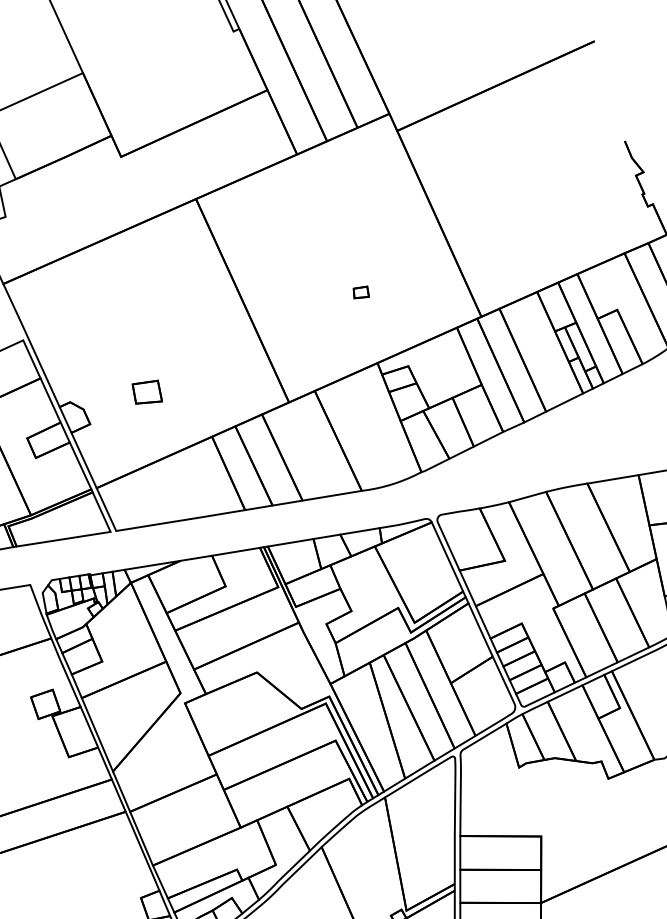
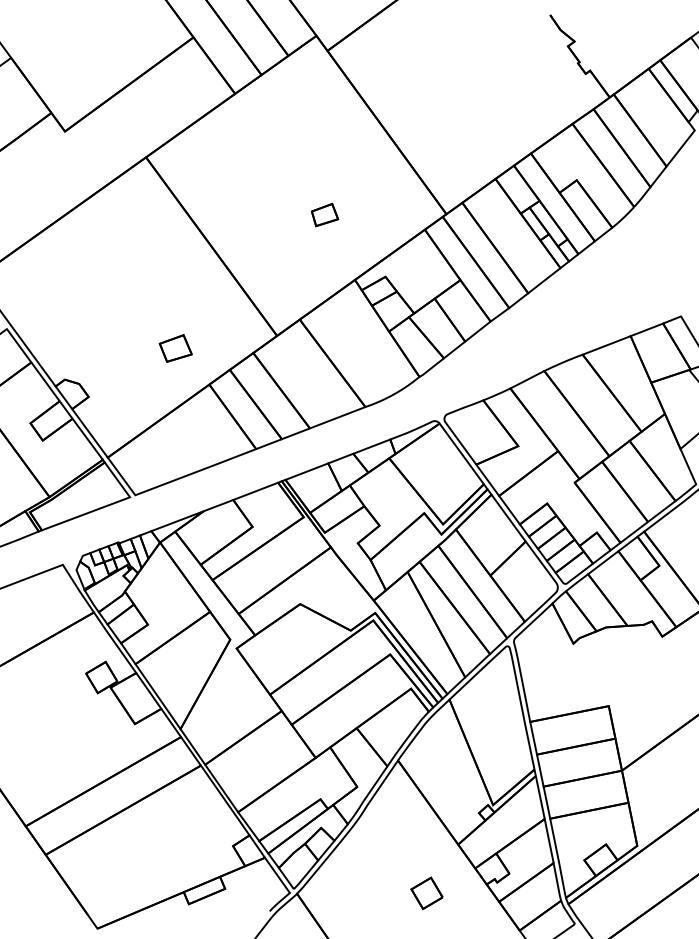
part: (361, 292) -> (325, 214), size x1.6
part: (147, 392) -> (175, 348), moved

